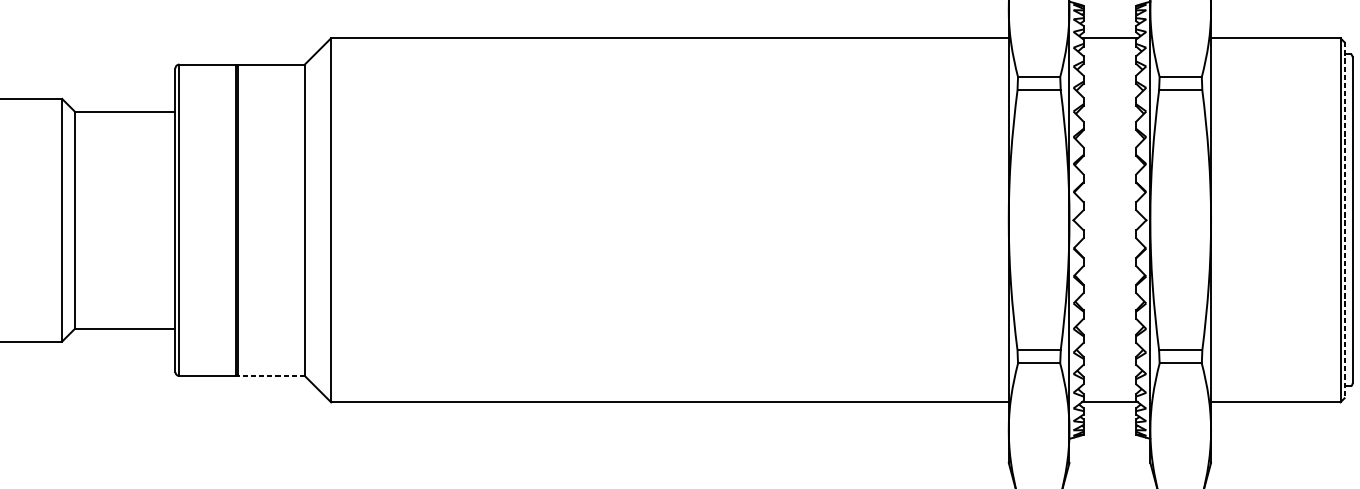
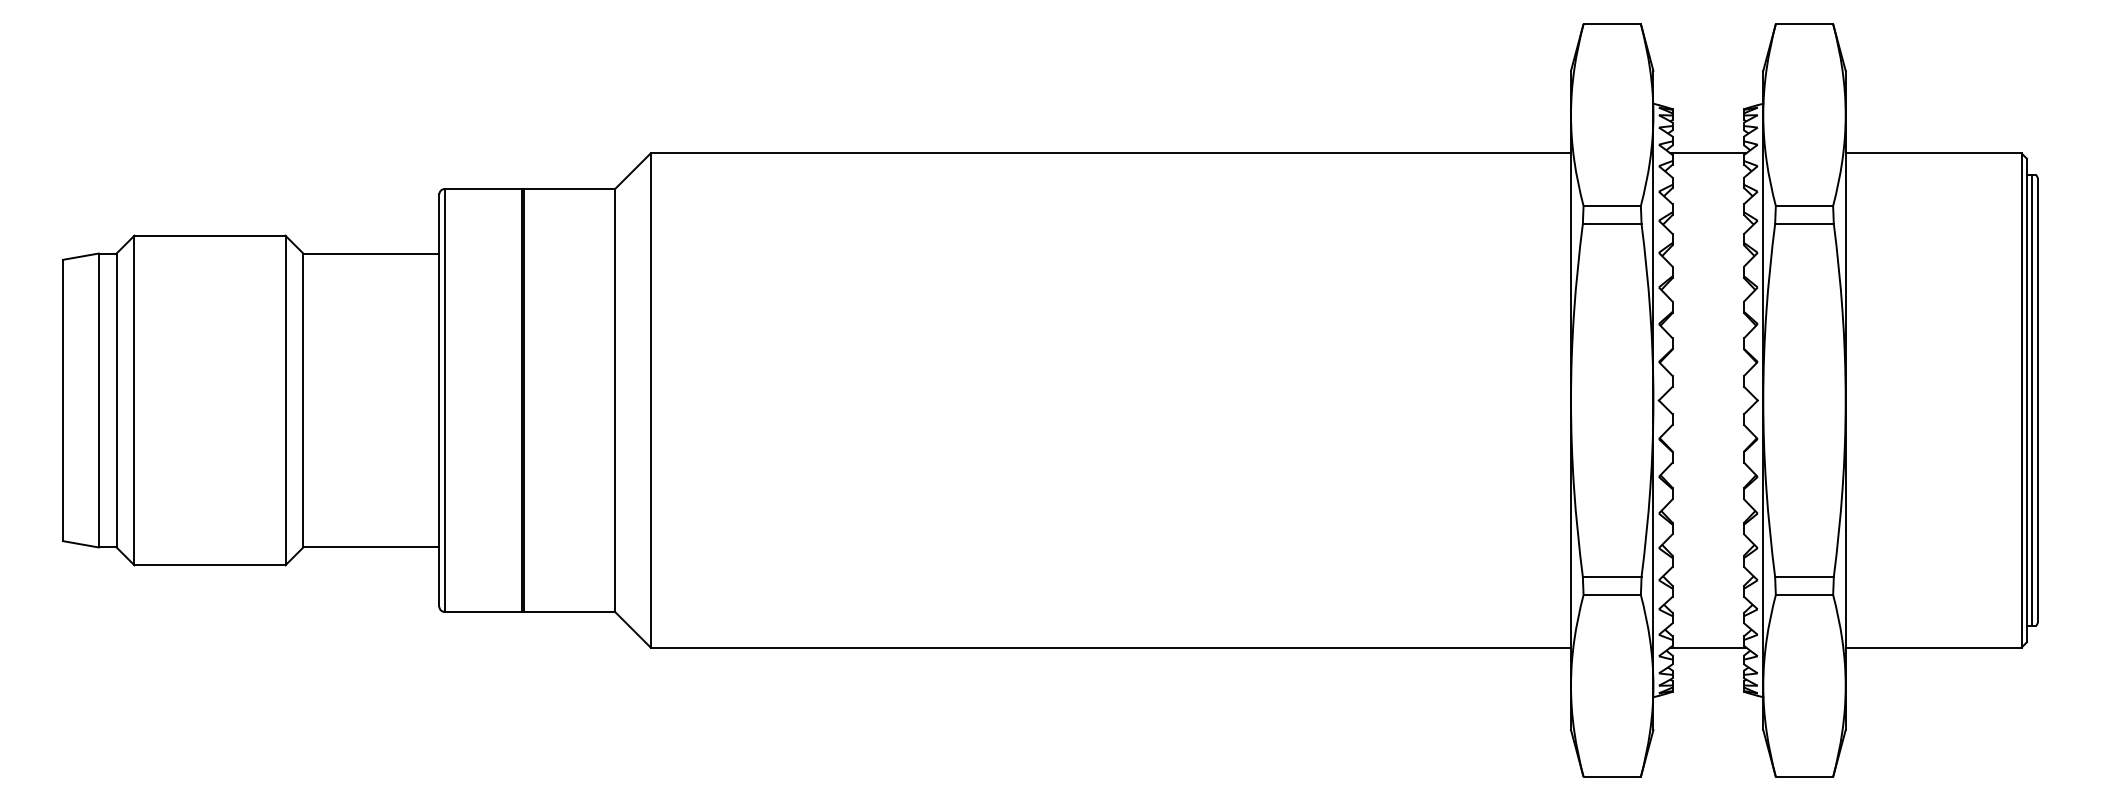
line: (1344, 220) -> (2026, 400), dashed -> solid
line: (1348, 220) -> (2032, 400), added
line: (271, 376) -> (569, 612), dashed -> solid

